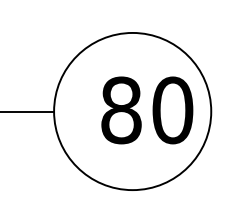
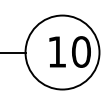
text: (119, 109) -> (56, 51), 80 -> 10

